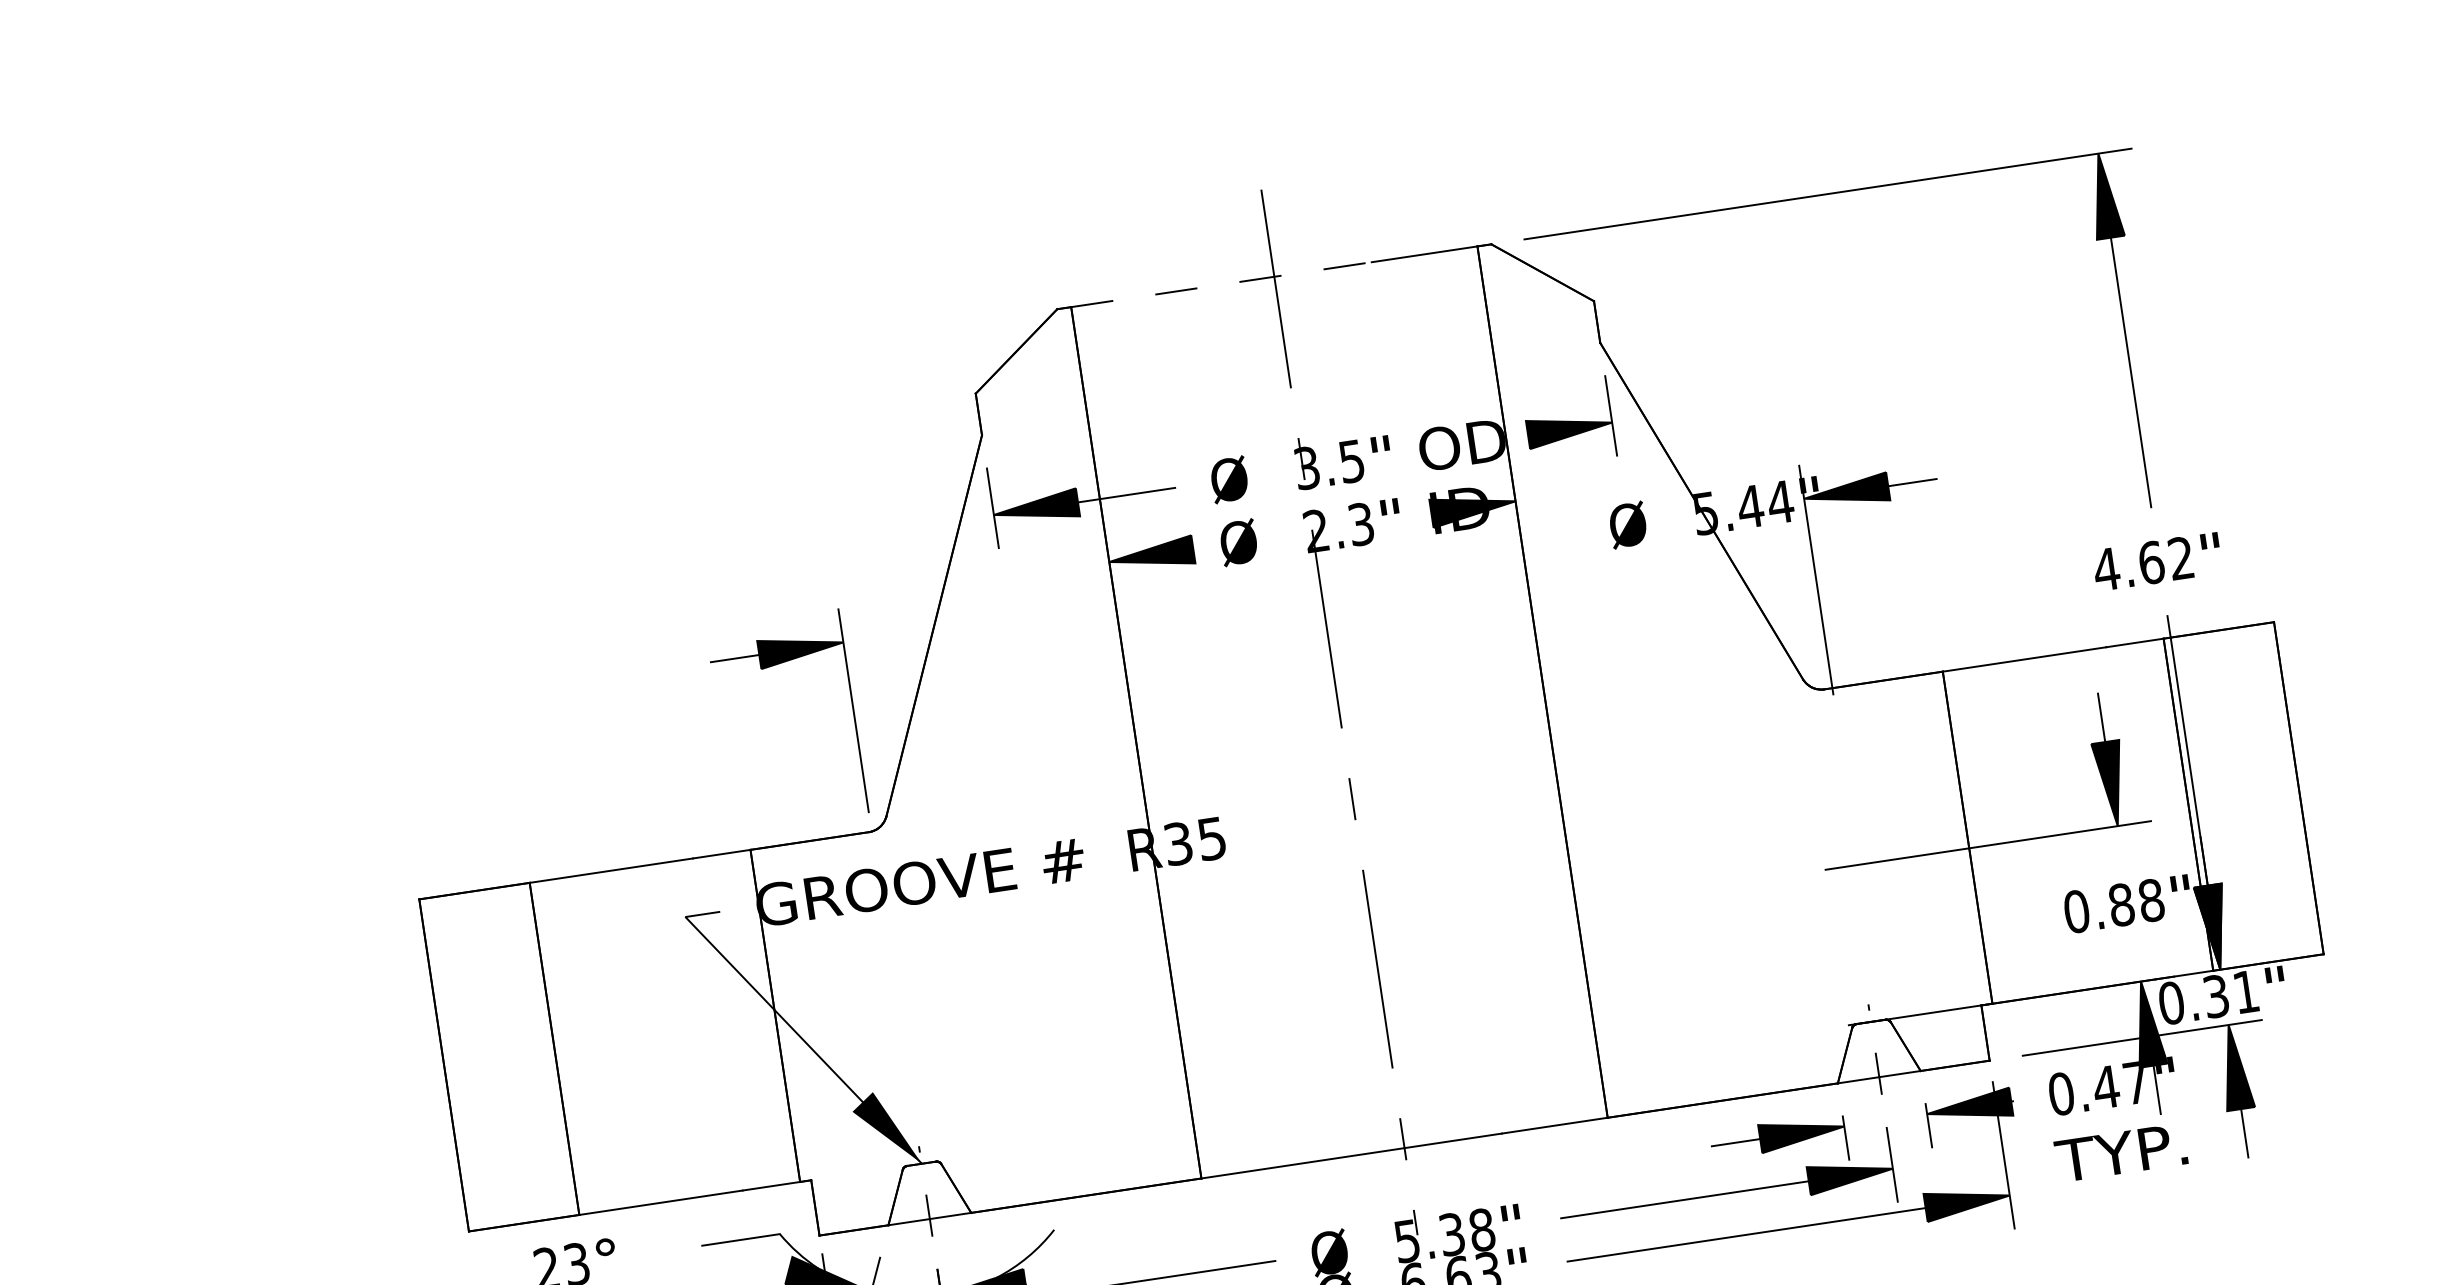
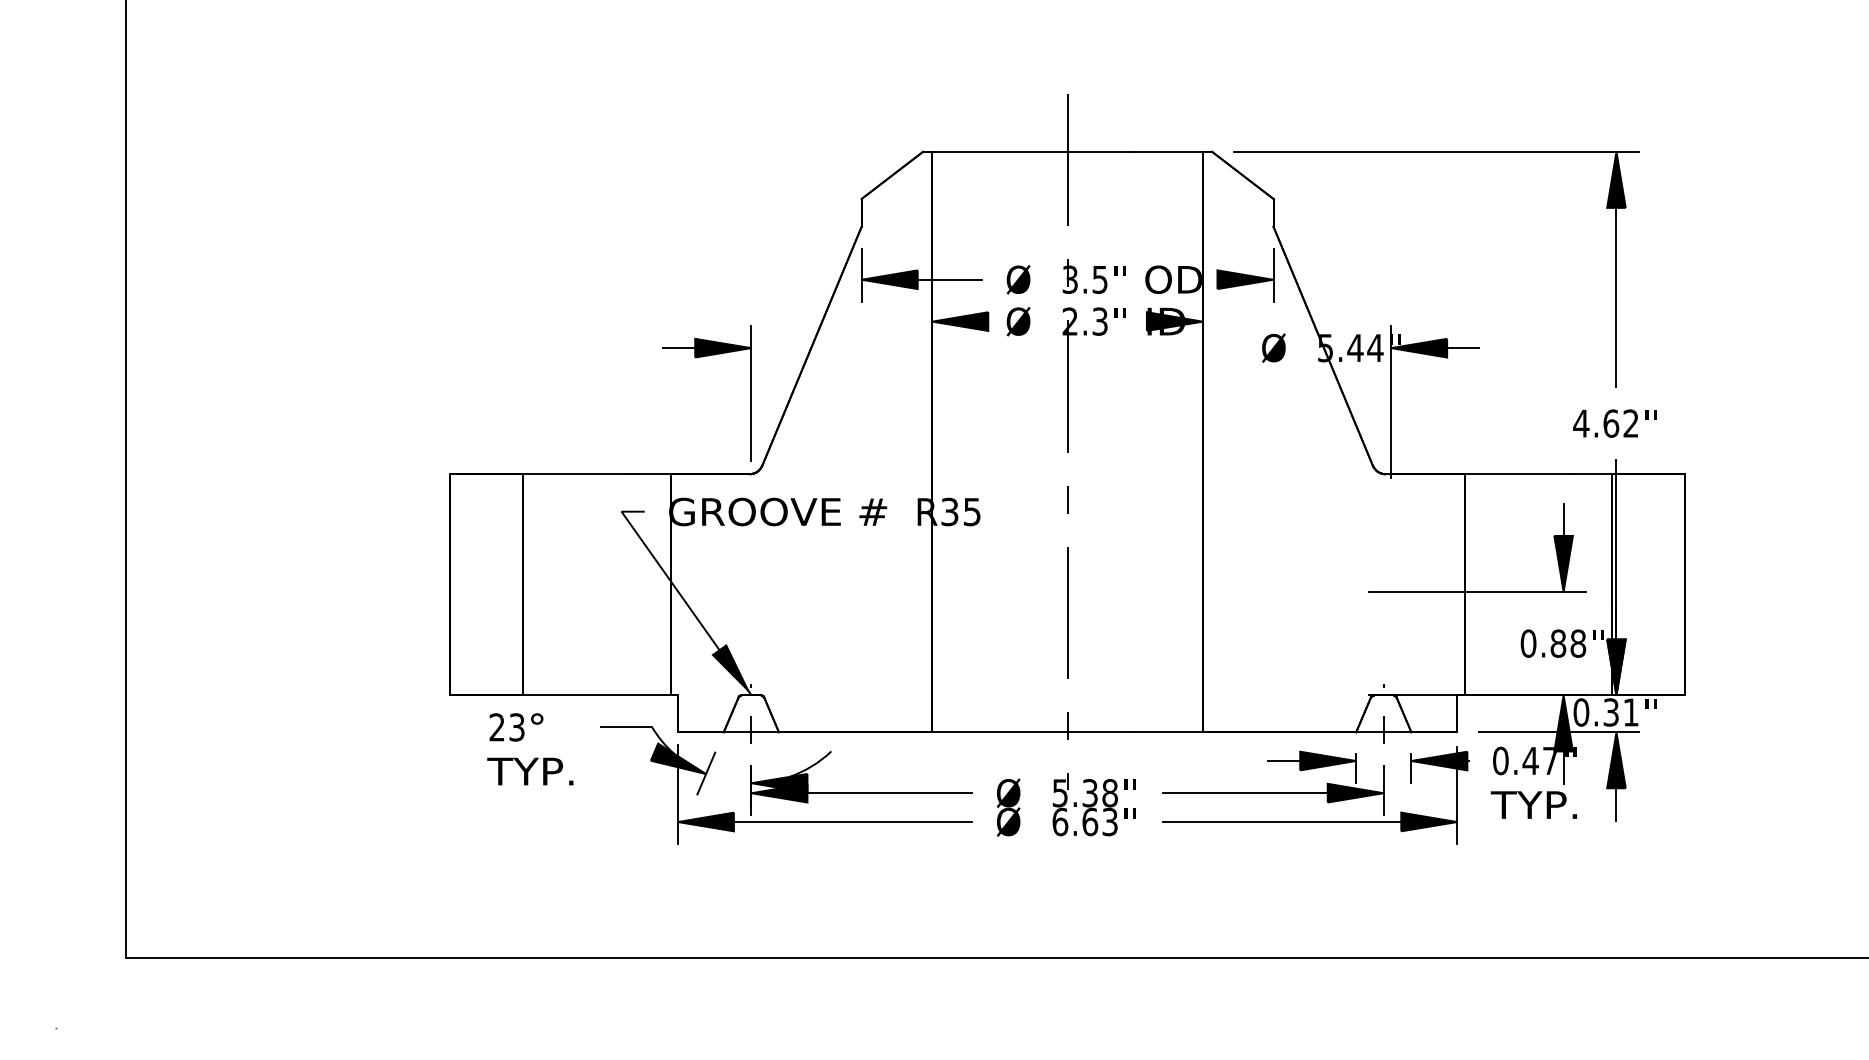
line: (1221, 284) -> (1032, 151), dashed -> solid

